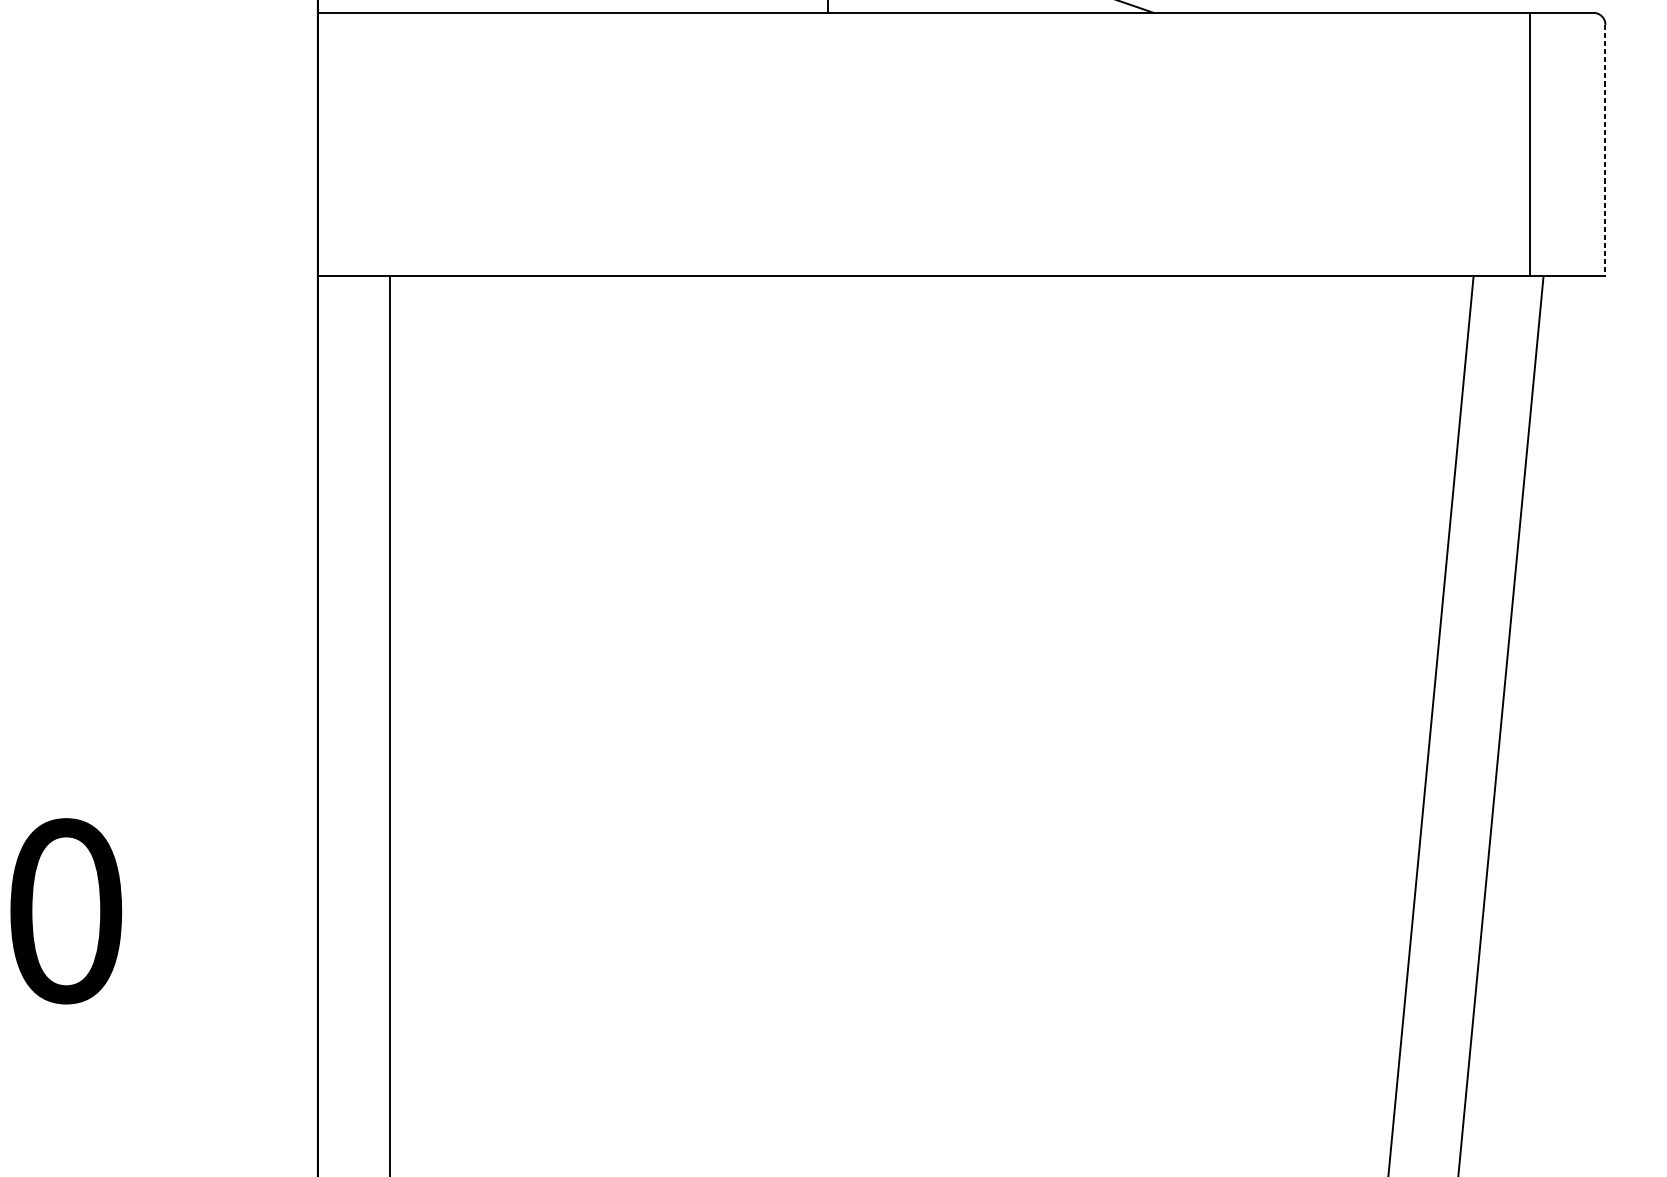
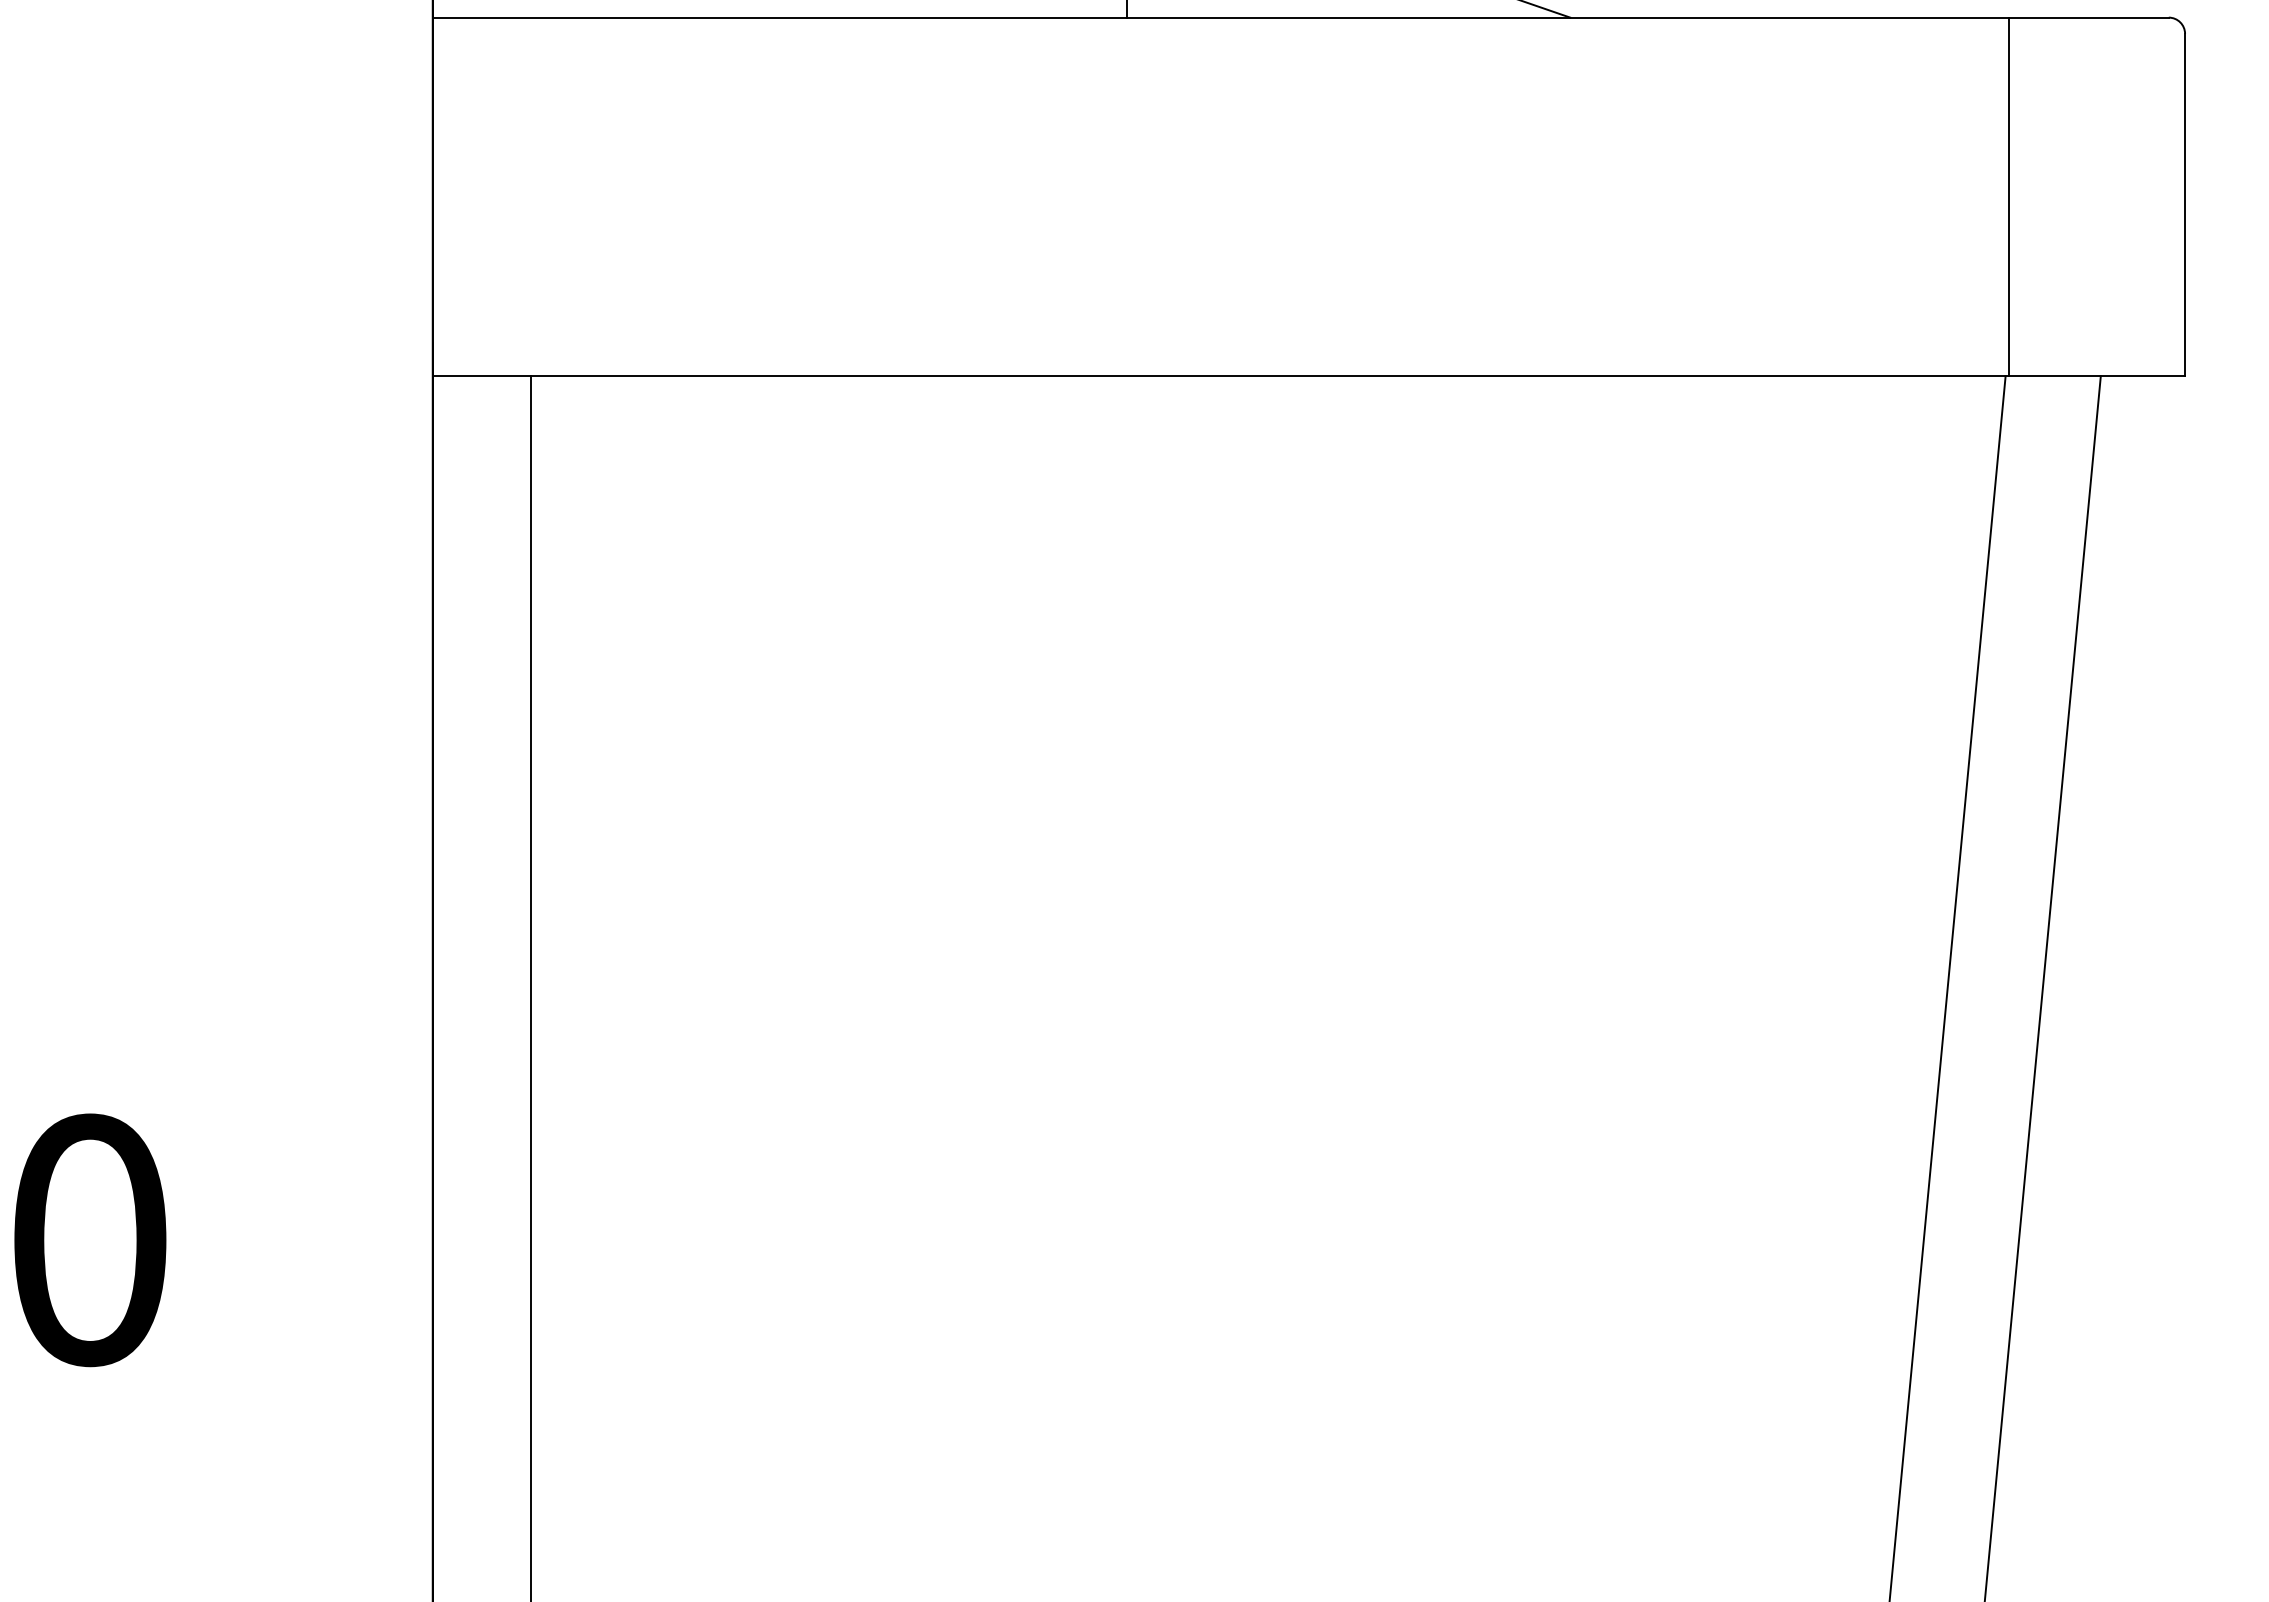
line: (1529, 144) -> (2008, 196), moved
line: (1605, 150) -> (2185, 205), dashed -> solid

